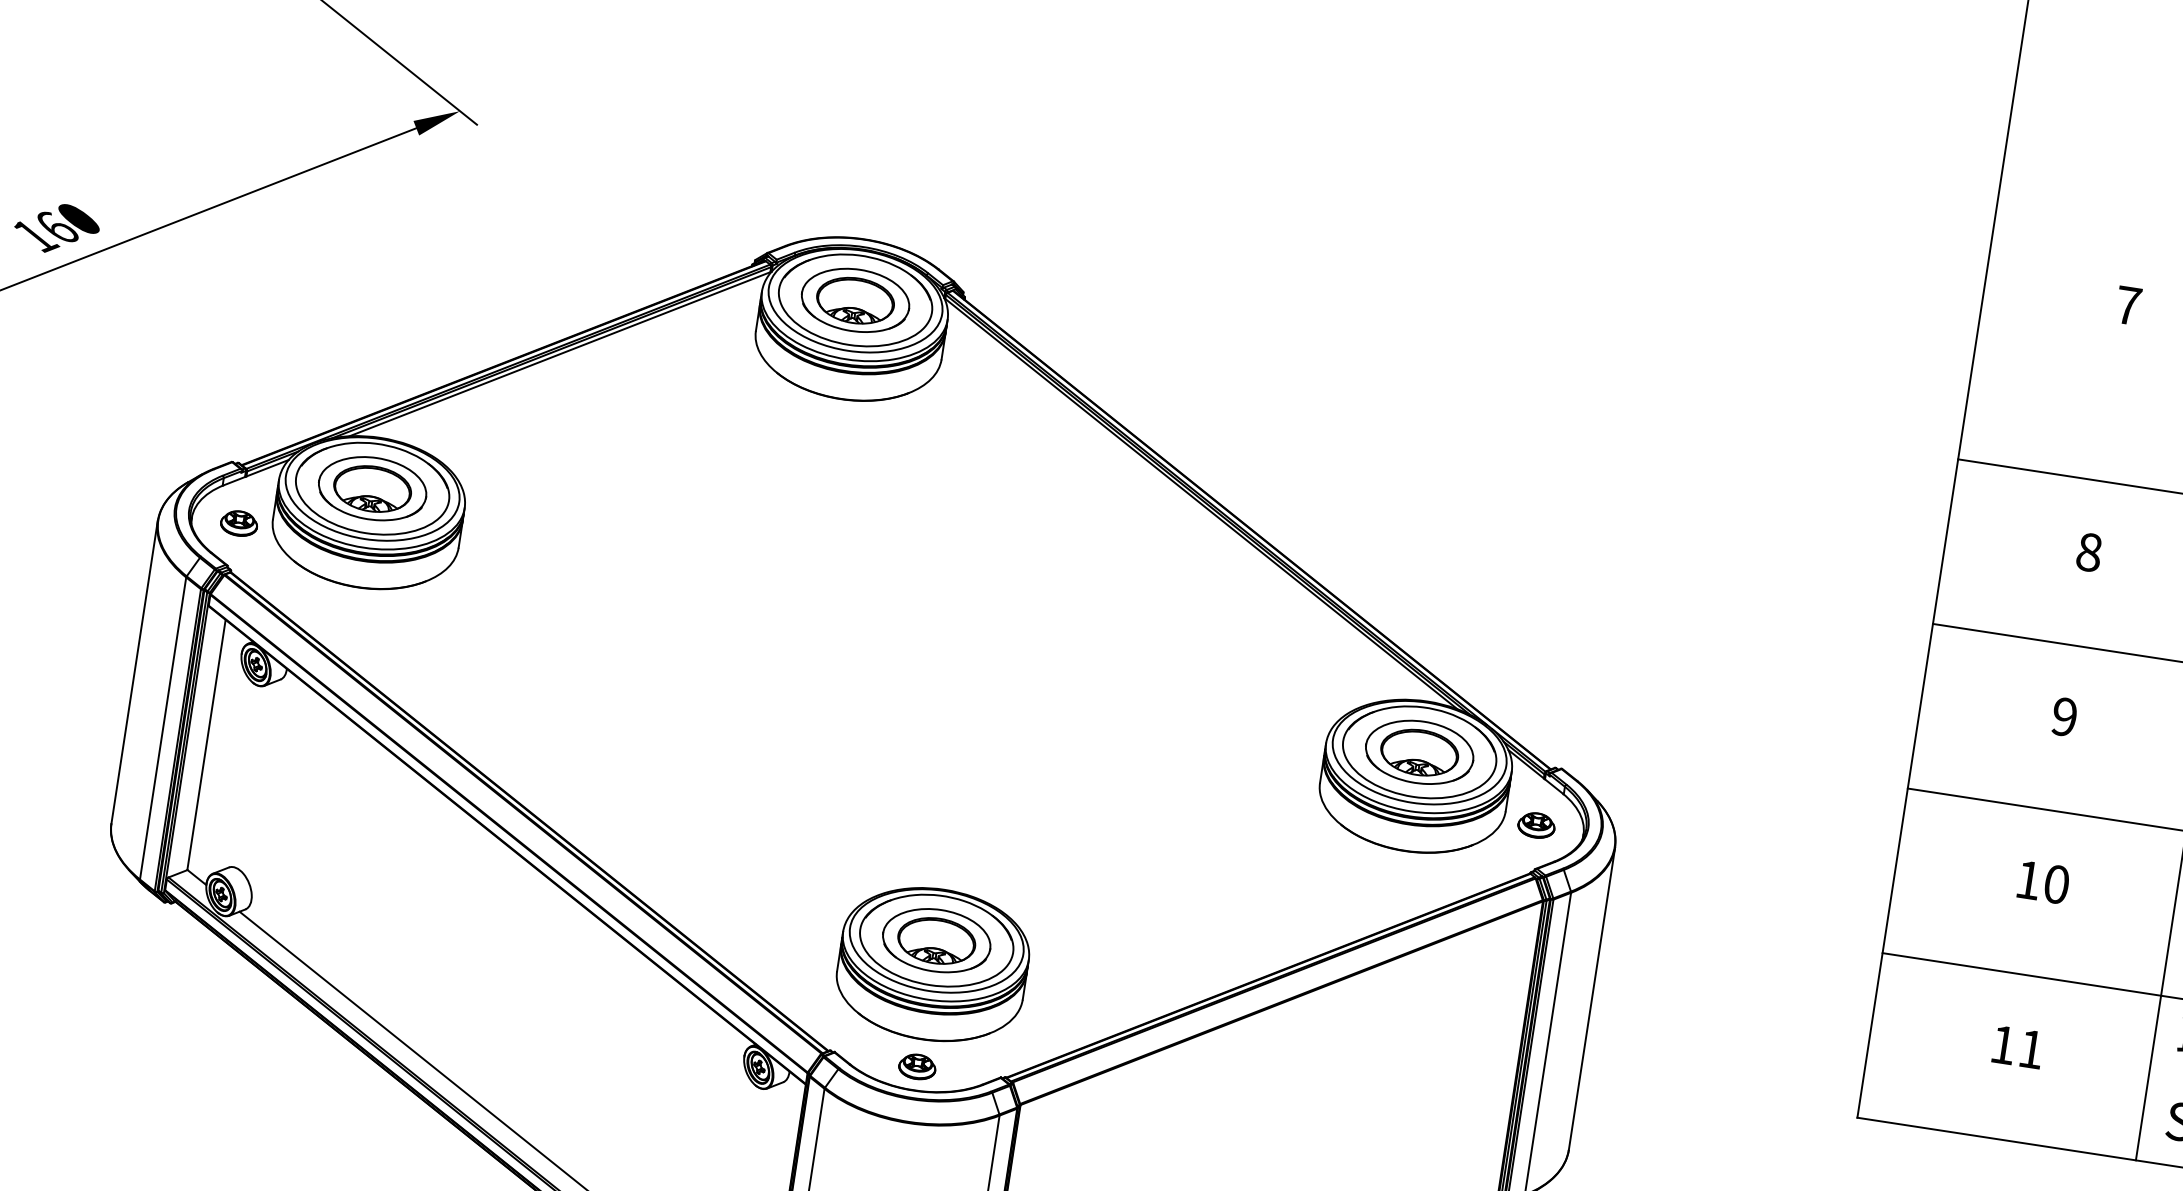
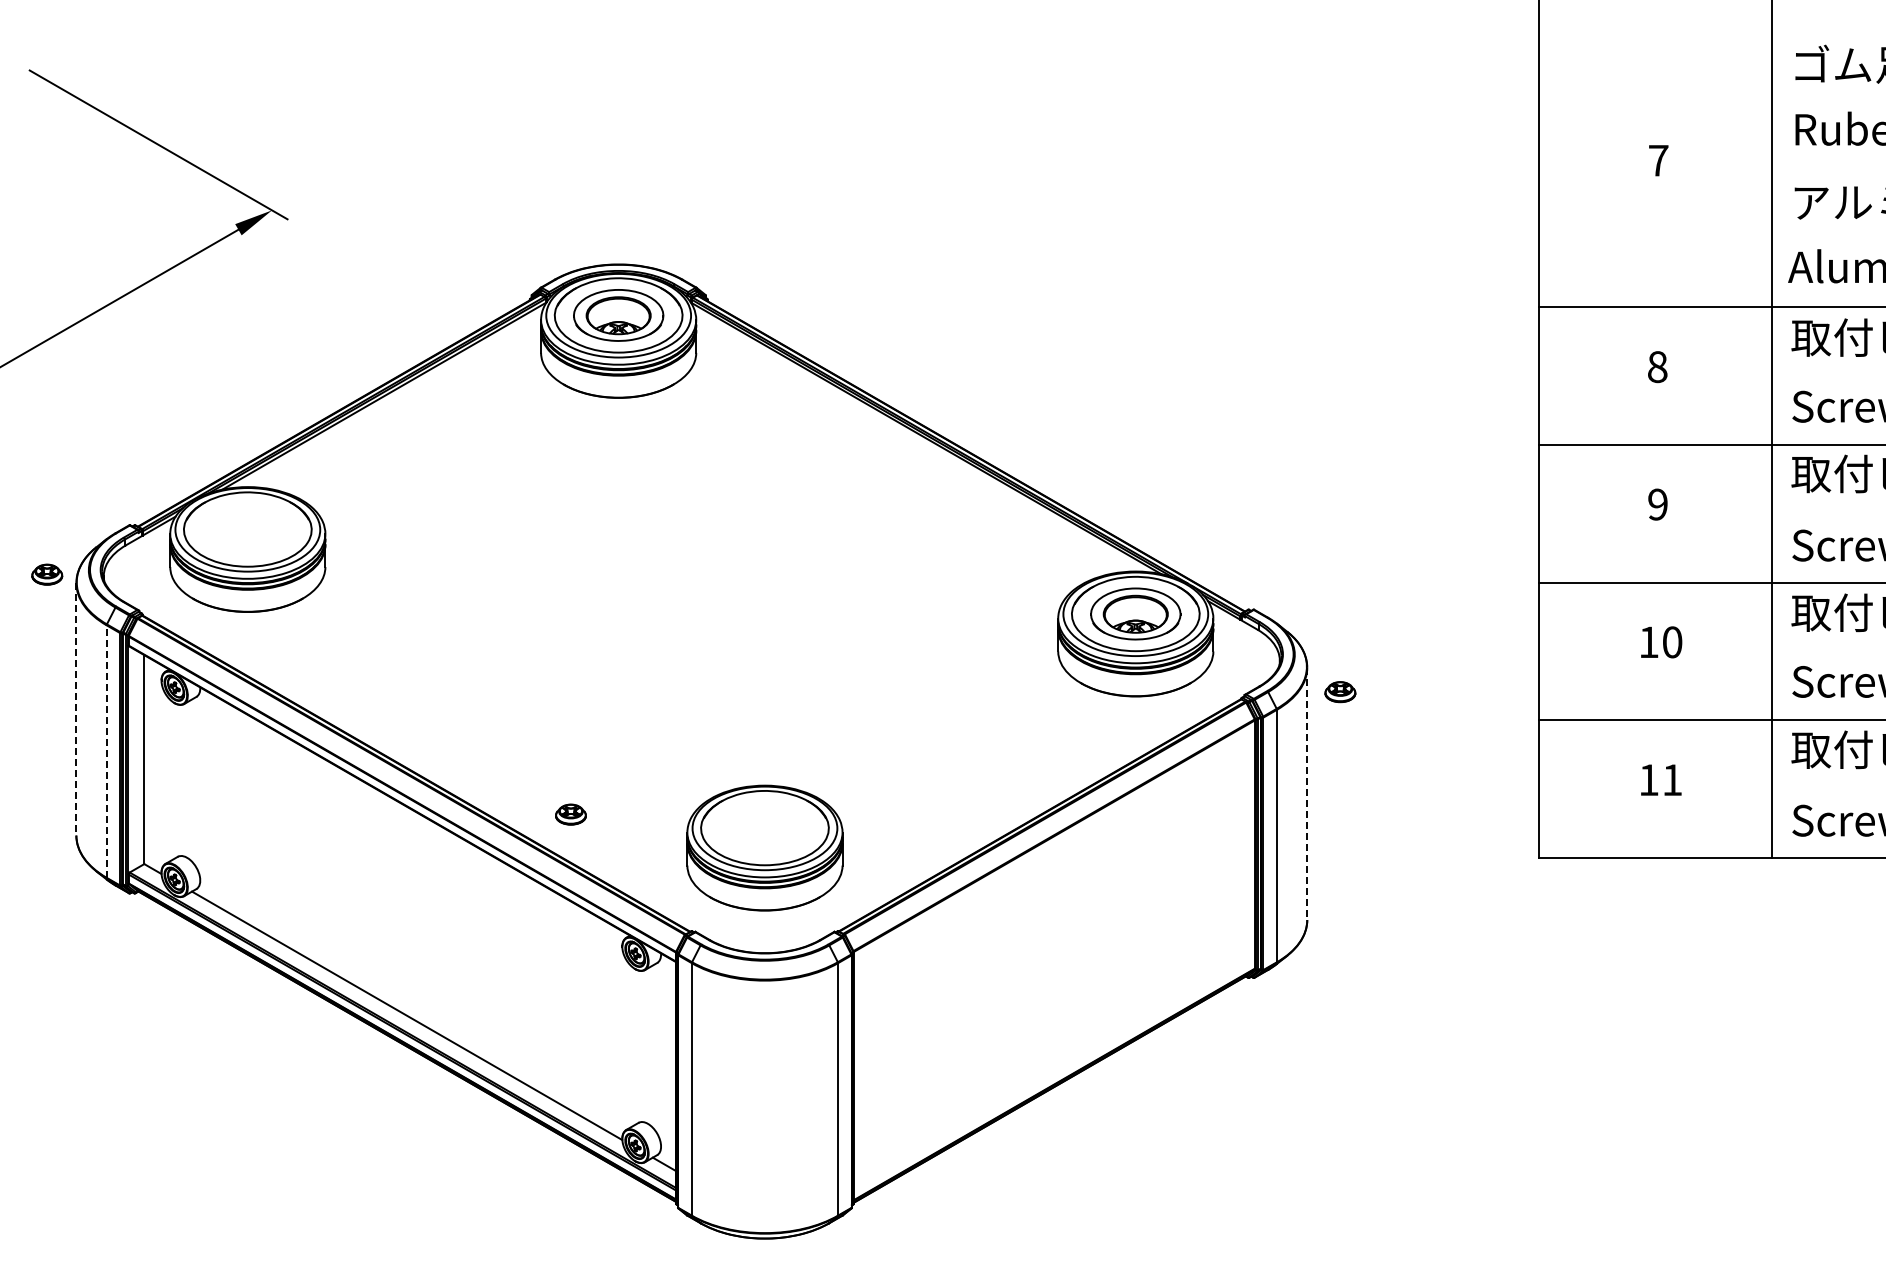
part: (372, 488) -> (247, 529), removed
part: (239, 523) -> (47, 574), moved
line: (134, 672) -> (76, 709), solid -> dashed
line: (162, 728) -> (106, 751), solid -> dashed
part: (1536, 825) -> (1340, 692), moved
part: (936, 939) -> (764, 827), removed
line: (1592, 999) -> (1307, 794), solid -> dashed
part: (916, 1066) -> (570, 814), moved

